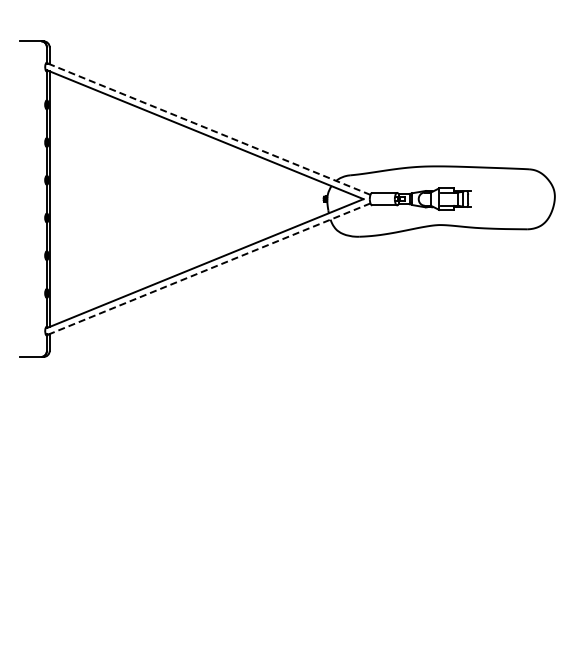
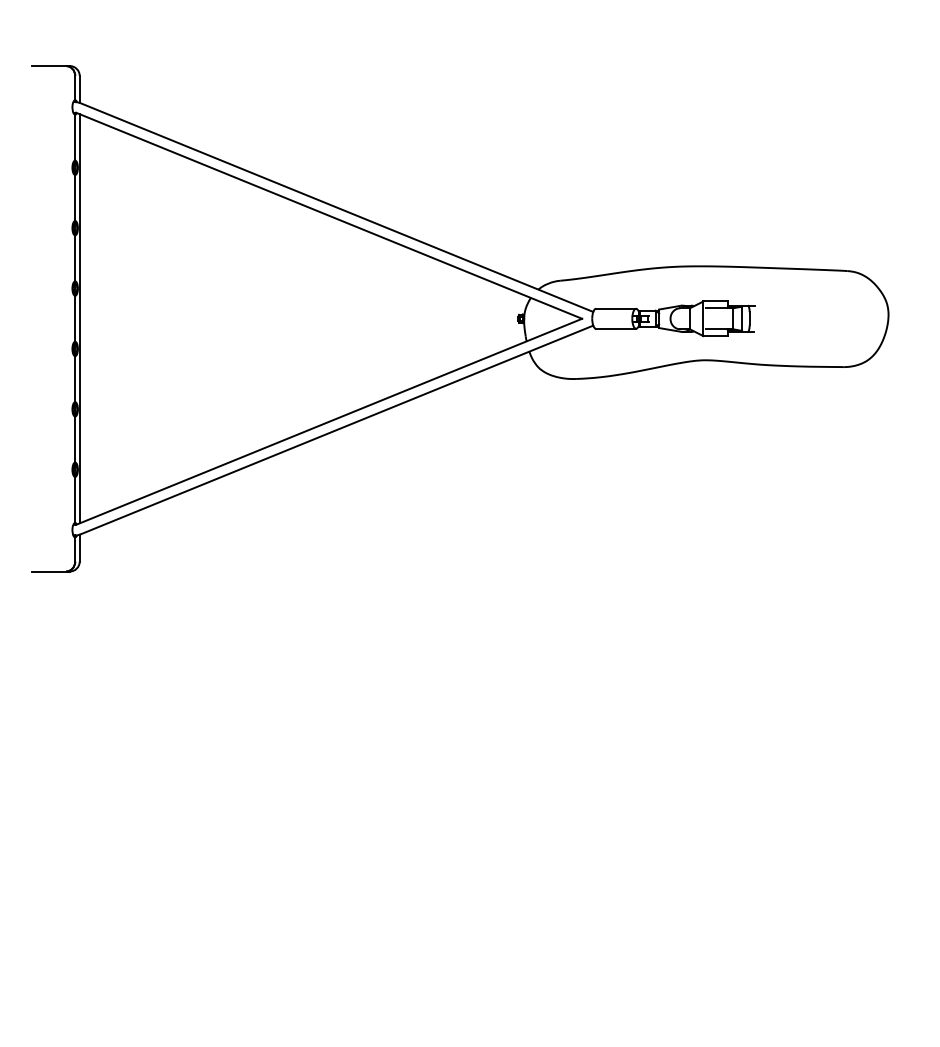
line: (210, 129) -> (337, 207), dashed -> solid
line: (210, 268) -> (337, 429), dashed -> solid

